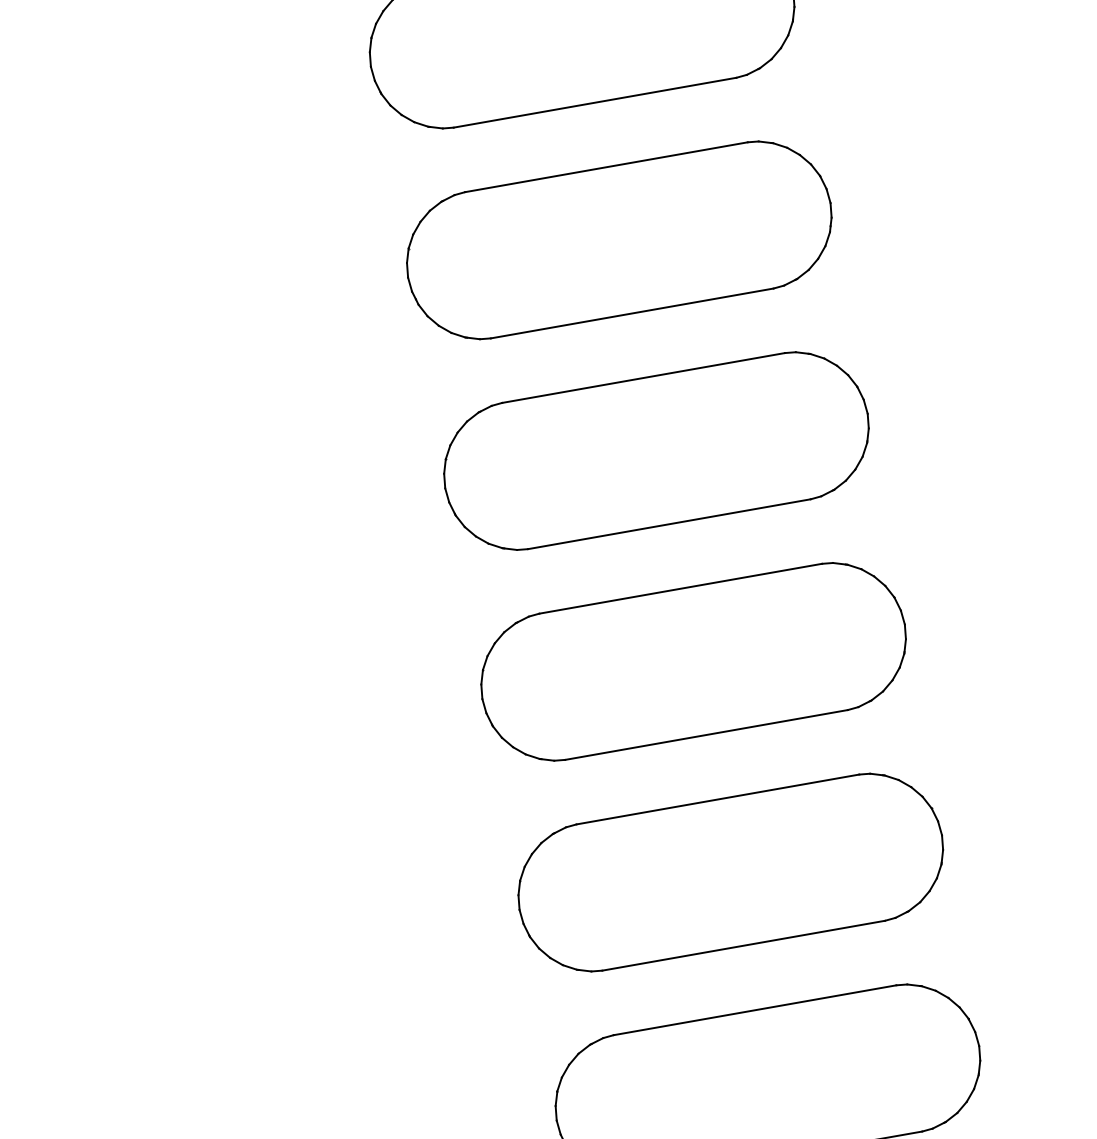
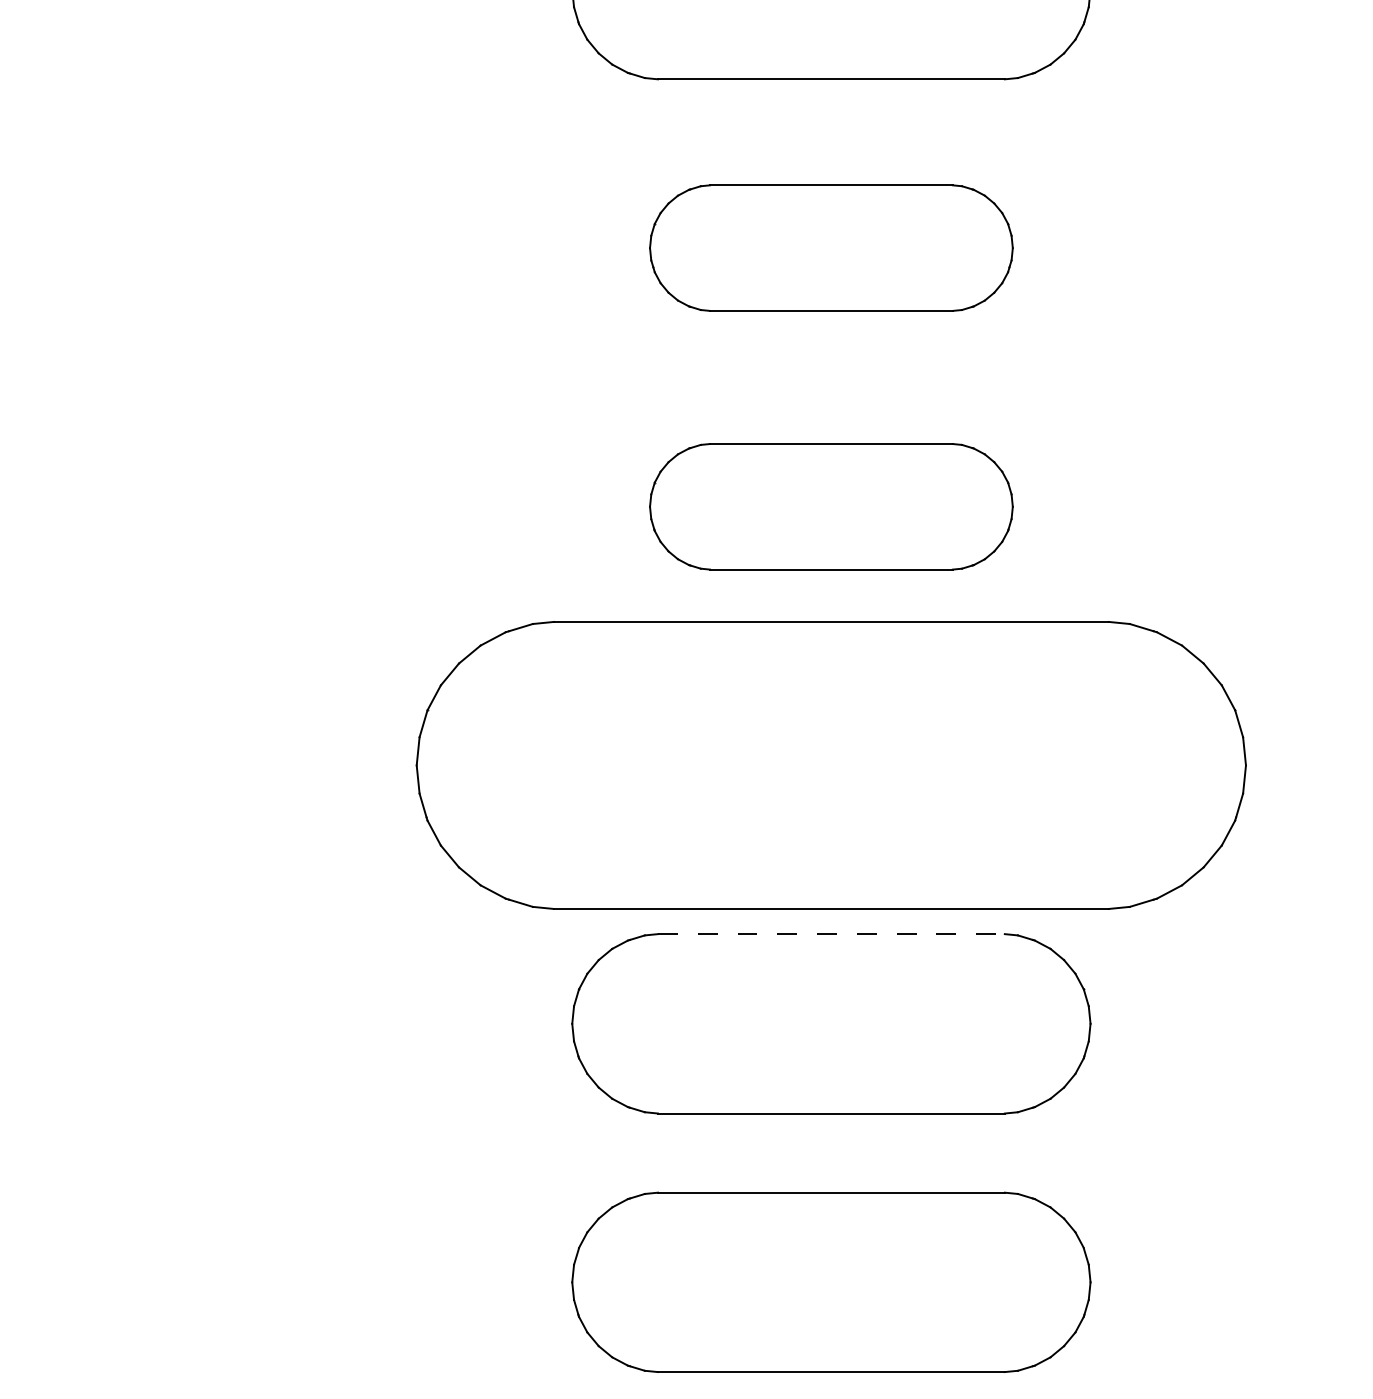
part: (619, 239) -> (831, 247), size x0.7
part: (656, 450) -> (831, 506), size x0.7
part: (693, 661) -> (831, 764), size x1.6
line: (718, 799) -> (831, 934), solid -> dashed

